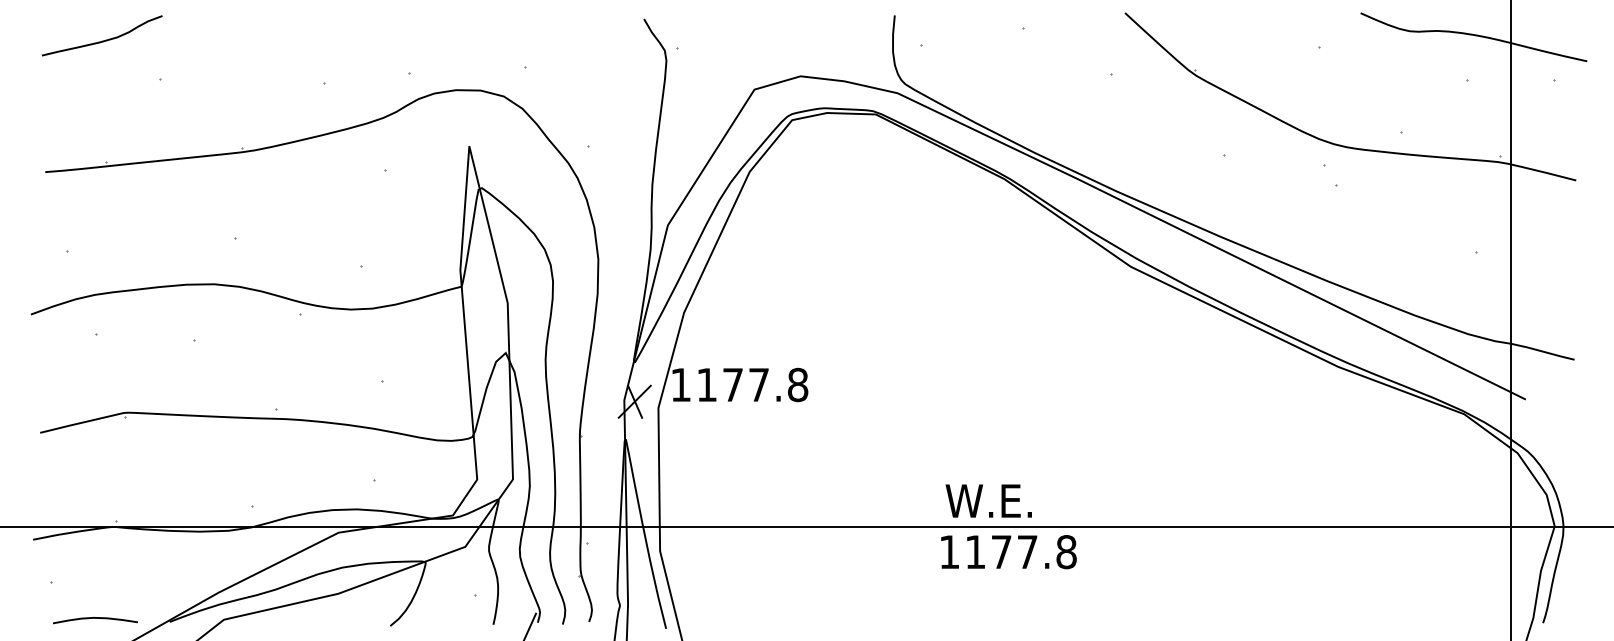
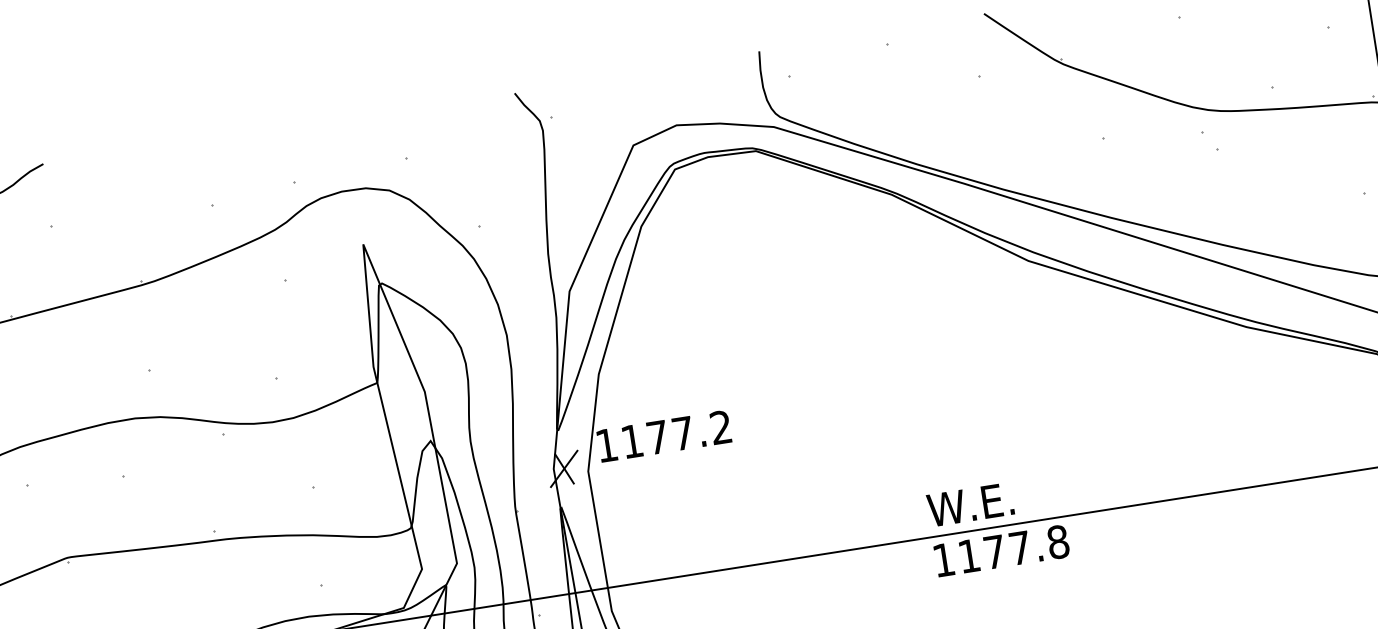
text: (798, 384) -> (721, 426), 1177.8 -> 1177.2
text: (988, 500) -> (970, 504), moved
text: (1008, 552) -> (1001, 551), moved

